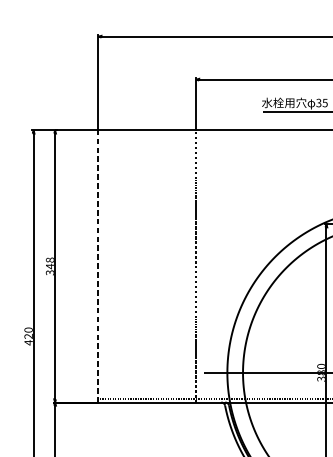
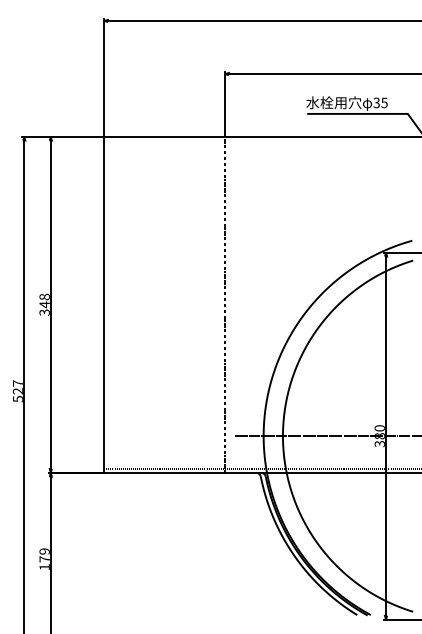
line: (98, 266) -> (104, 304), dashed -> solid
text: (28, 336) -> (17, 391), 420 -> 527

